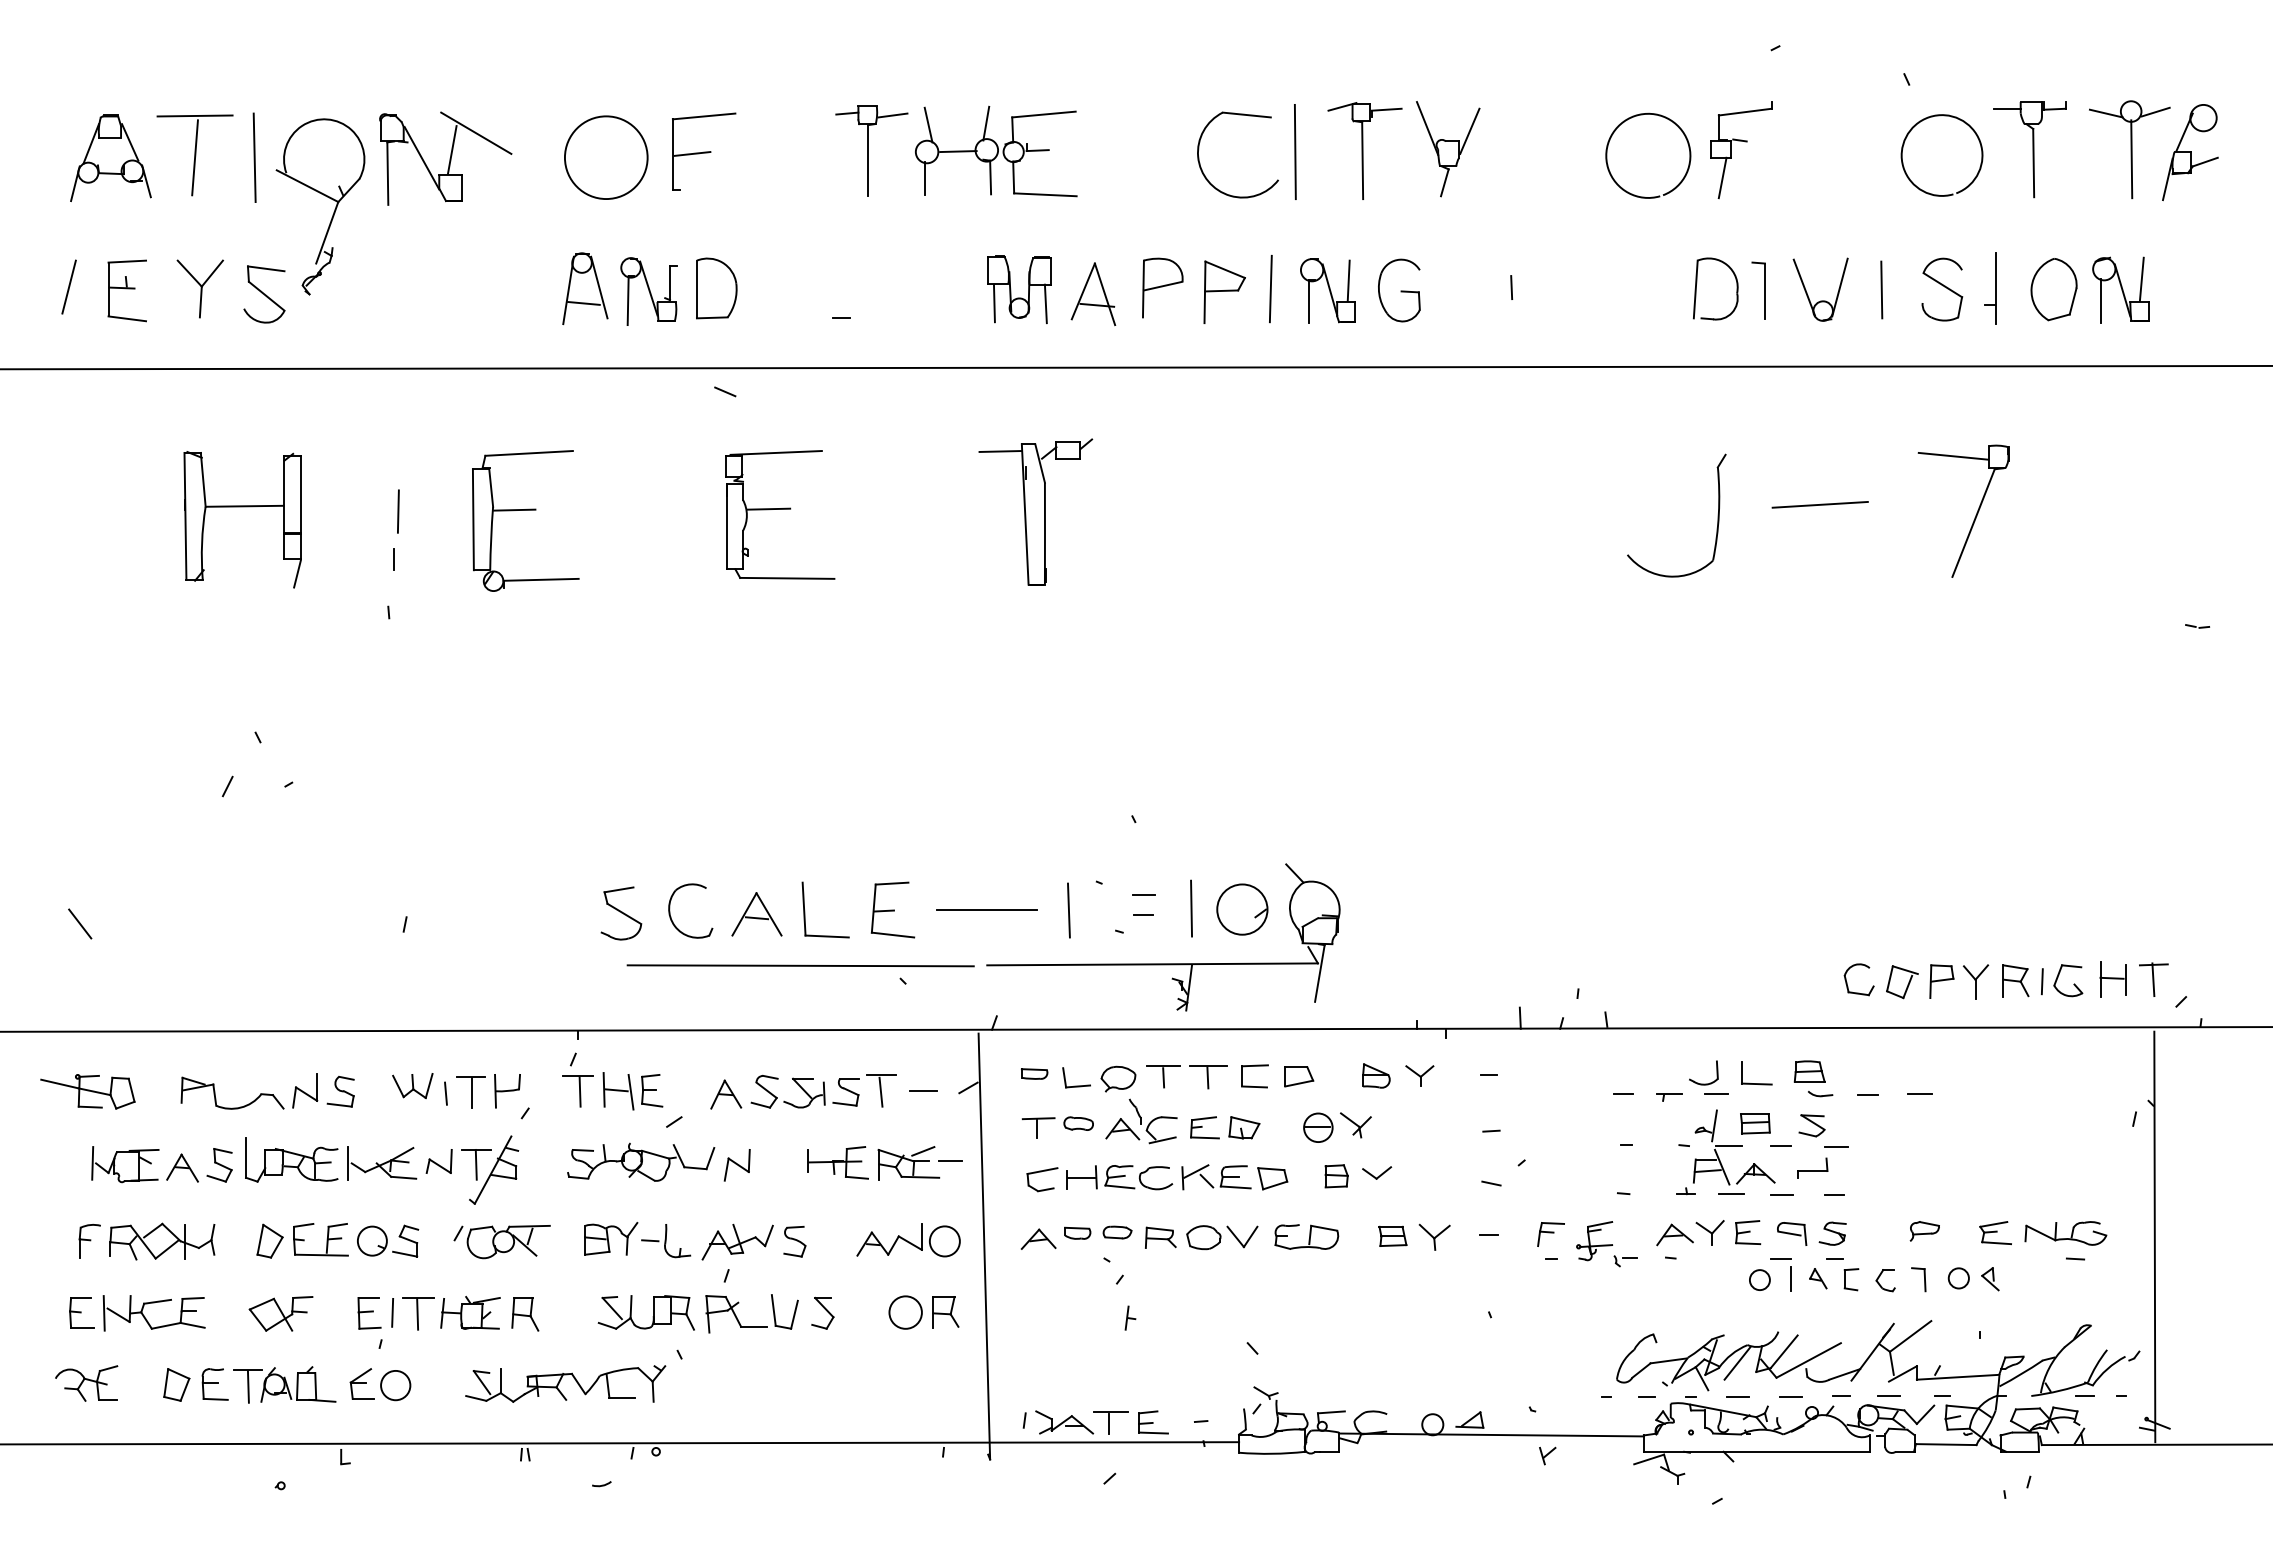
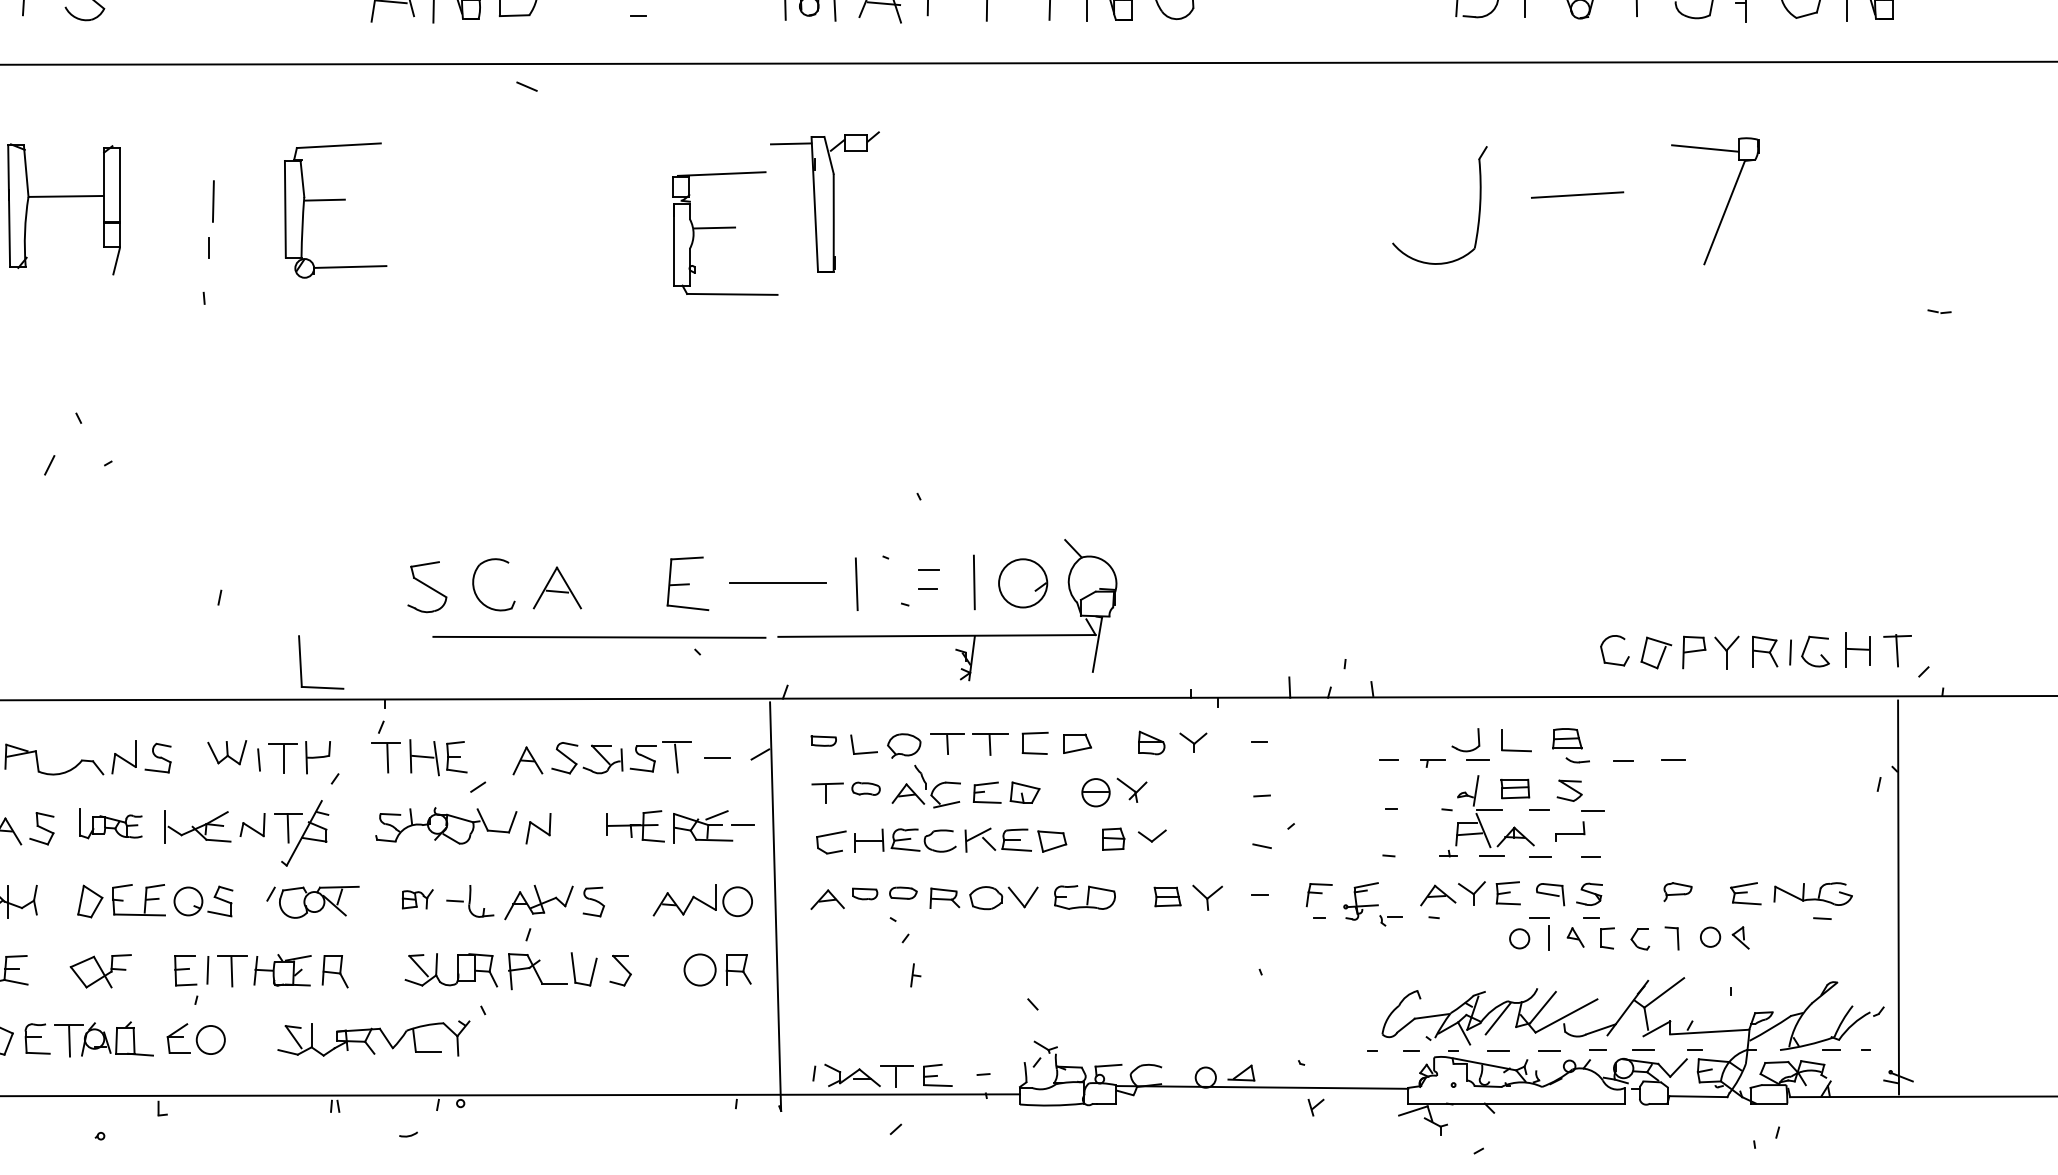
part: (780, 514) -> (725, 233), moved
part: (805, 910) -> (301, 662), moved
part: (291, 1159) -> (110, 823), size x0.7
part: (611, 1238) -> (417, 898), size x0.6

